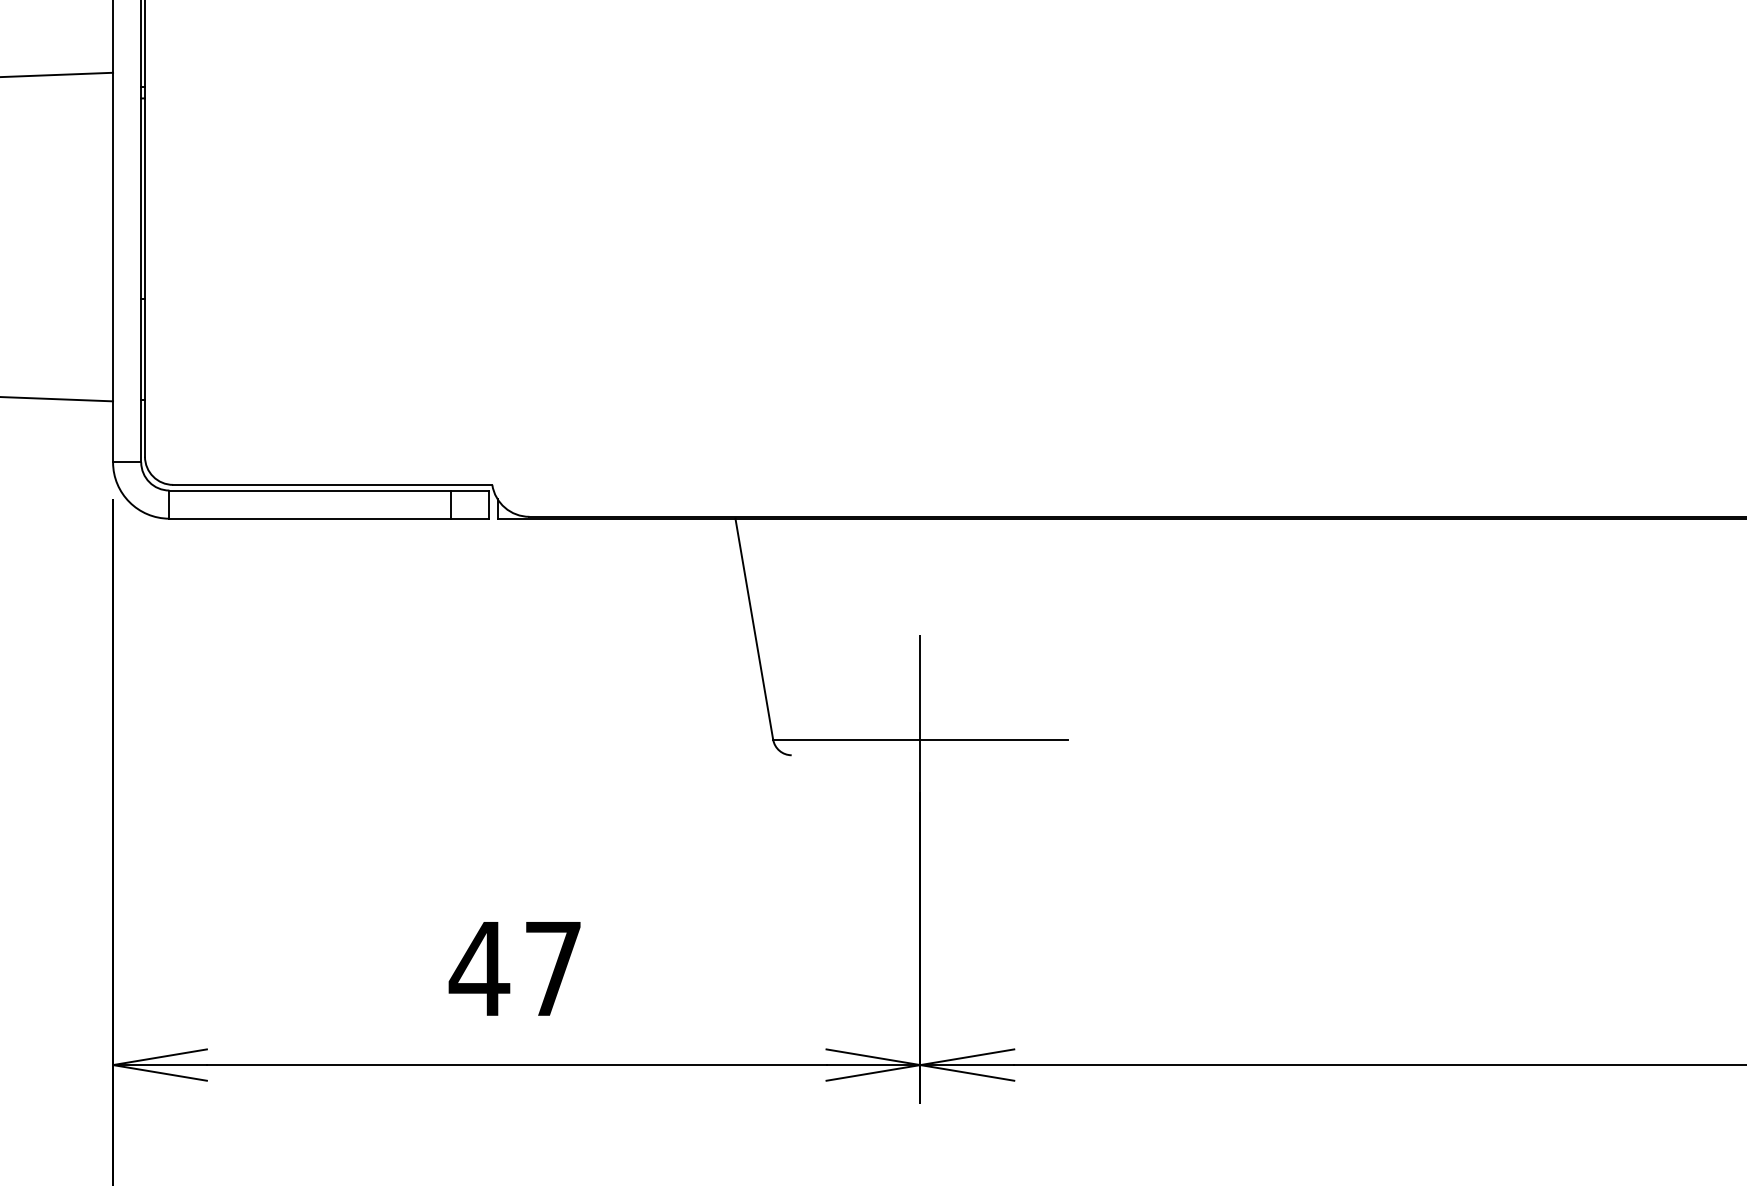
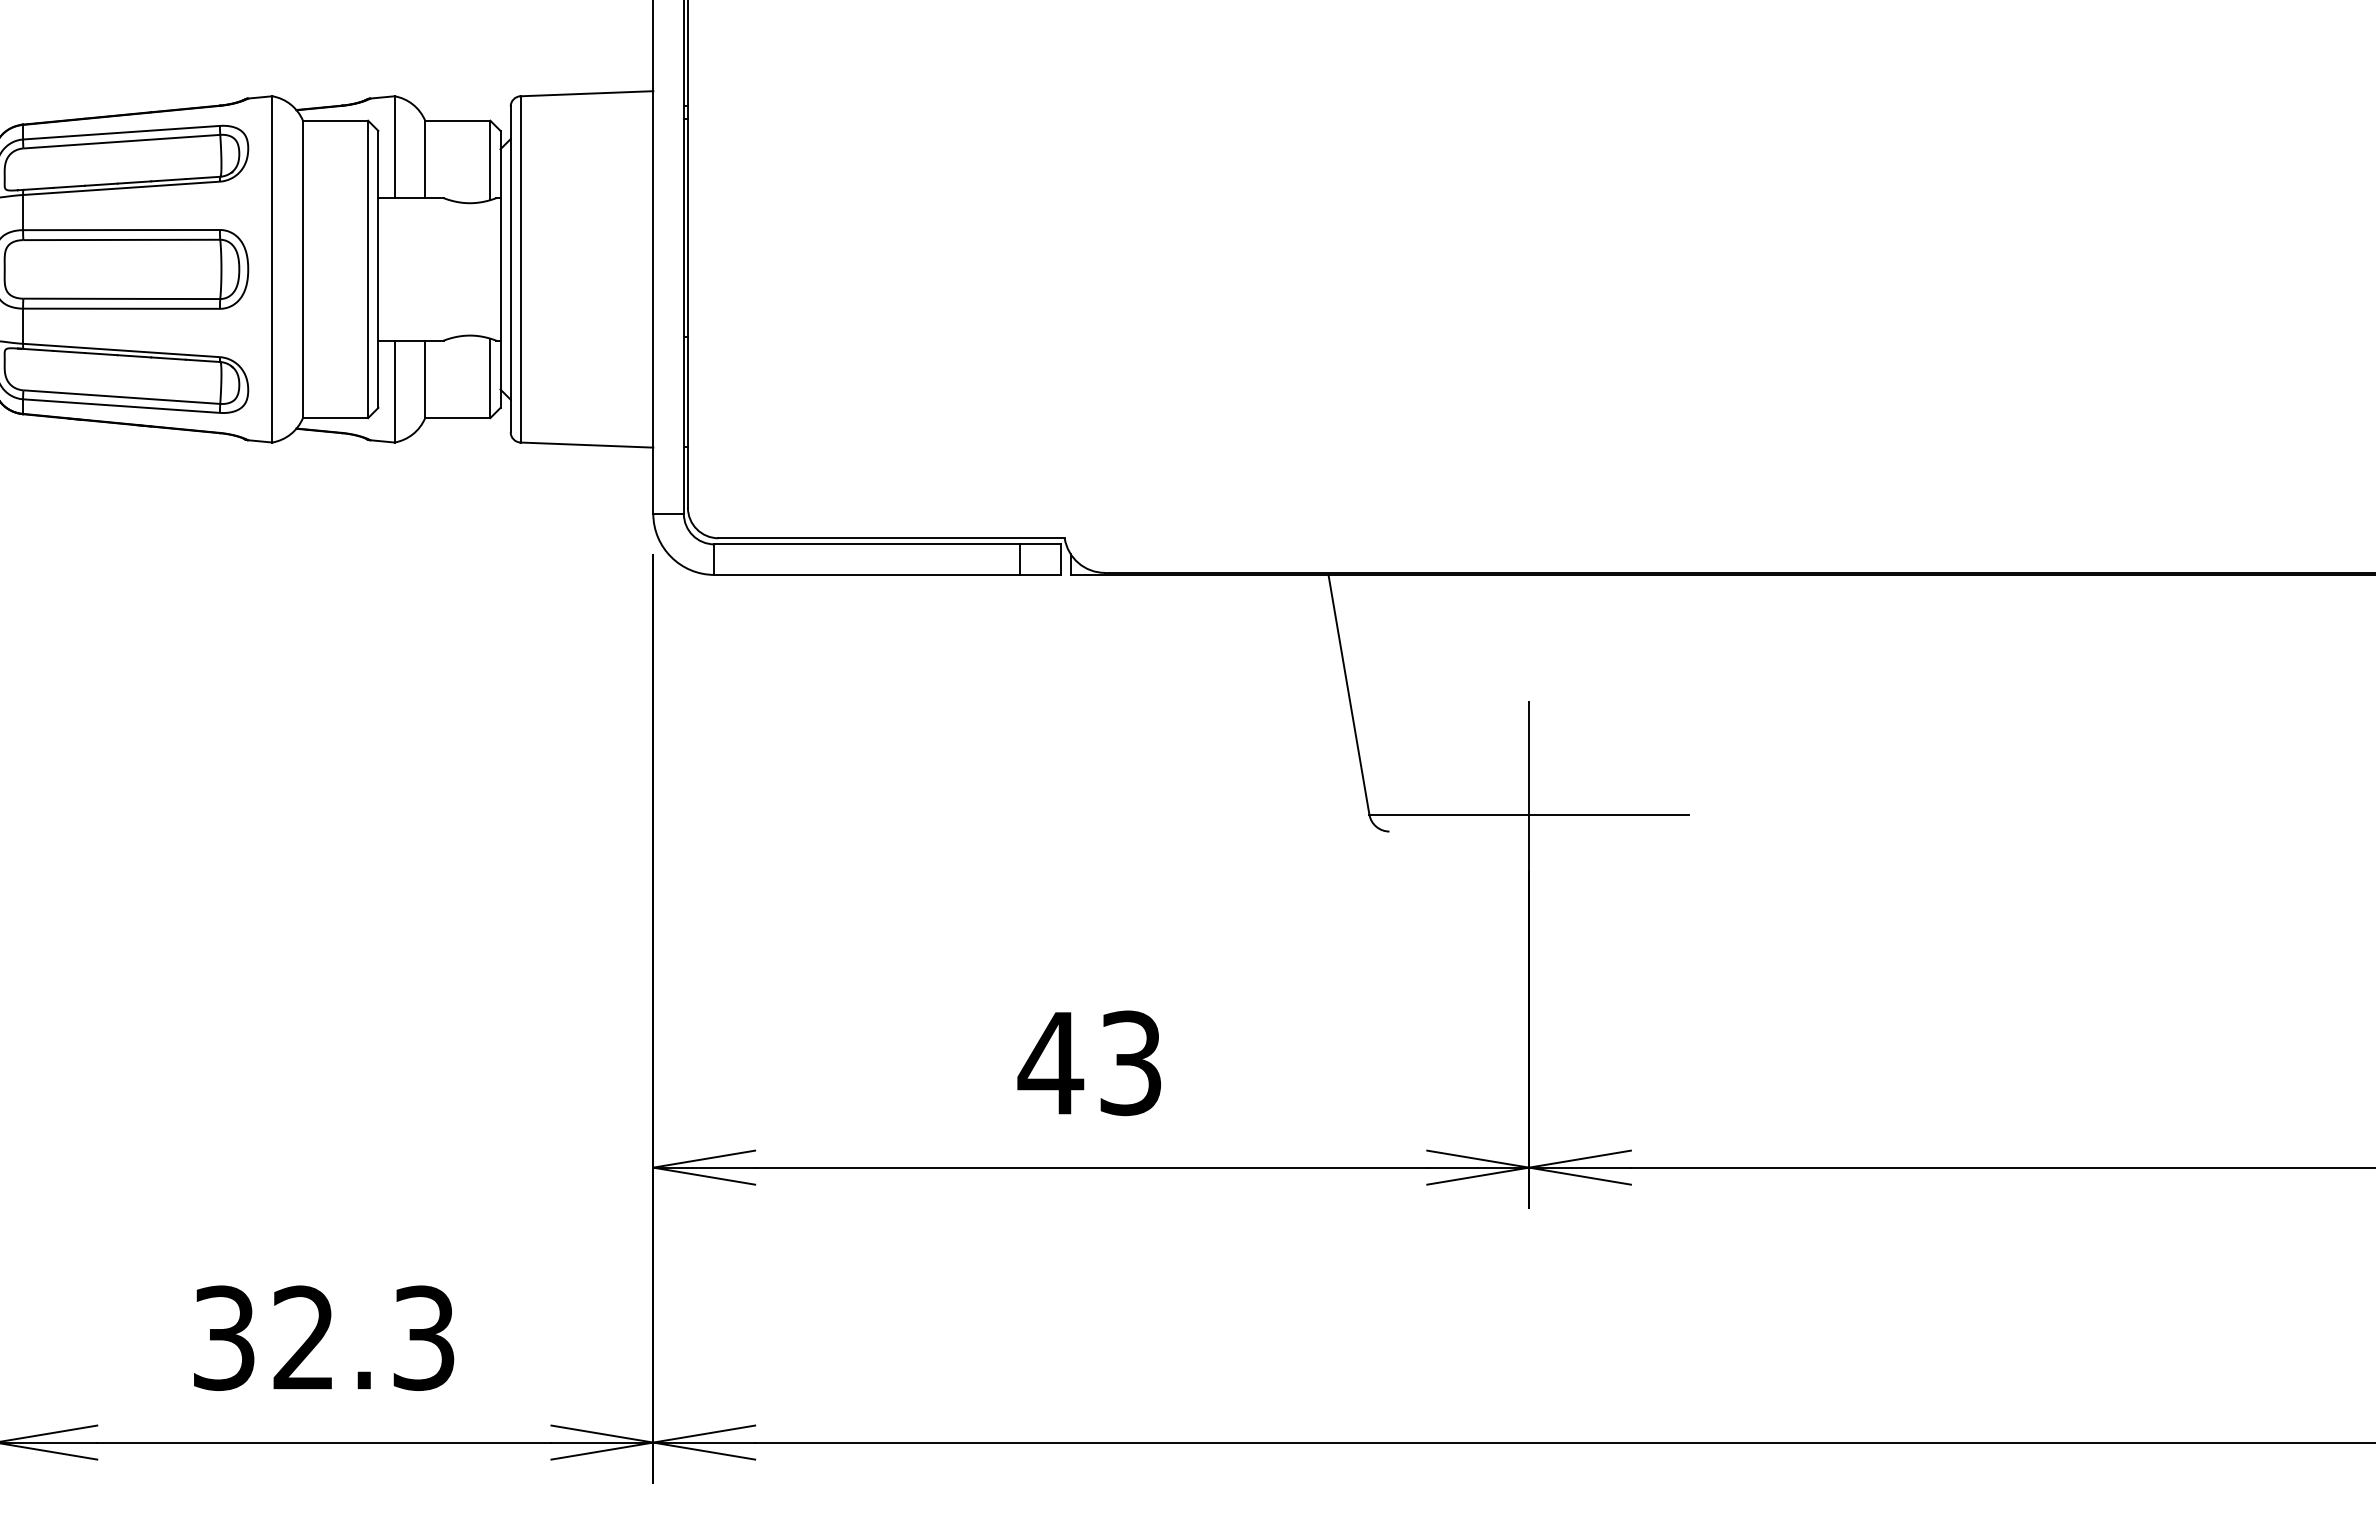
text: (552, 969) -> (1130, 1063), 47 -> 43

